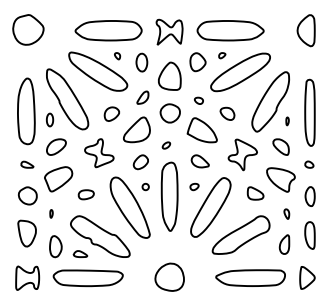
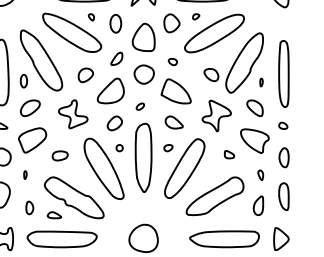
part: (227, 113) -> (211, 74), moved
part: (255, 193) -> (229, 154), size x0.6
part: (55, 246) -> (29, 207), size x0.6

